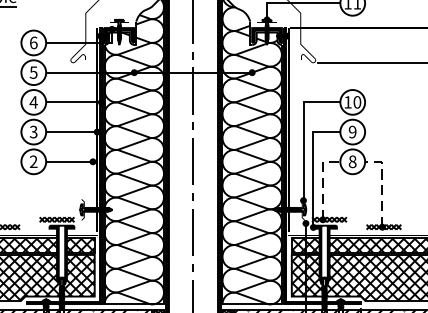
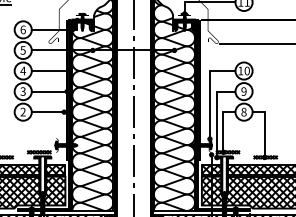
line: (323, 179) -> (223, 124), dashed -> solid
line: (382, 183) -> (264, 127), dashed -> solid

